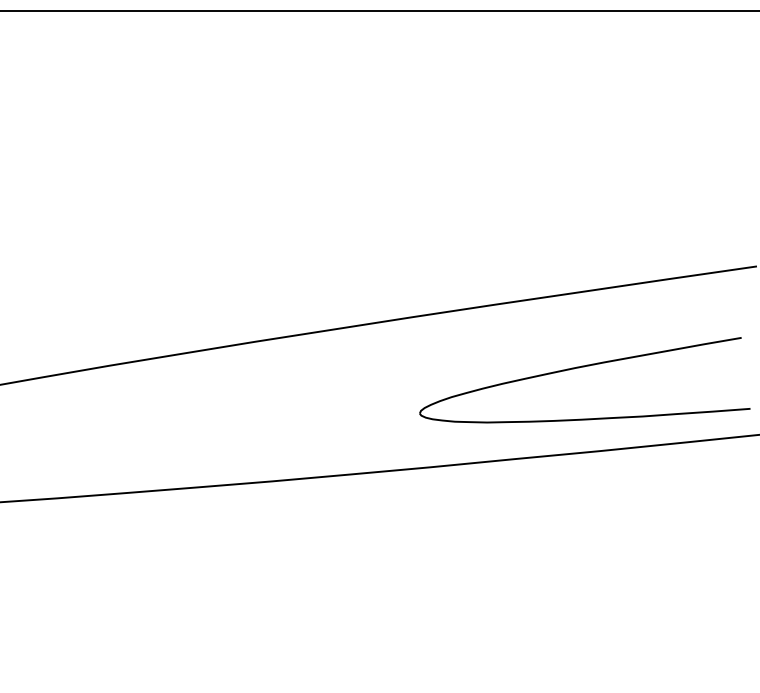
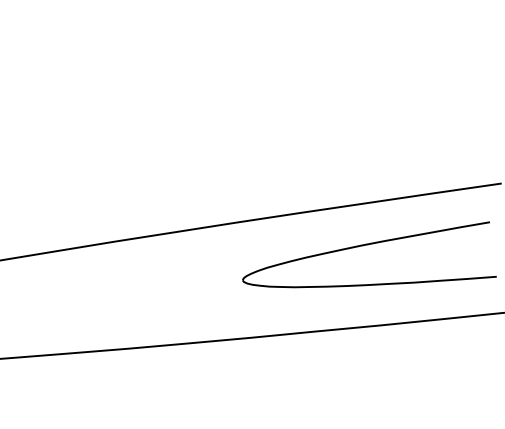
part: (584, 367) -> (369, 245), moved

